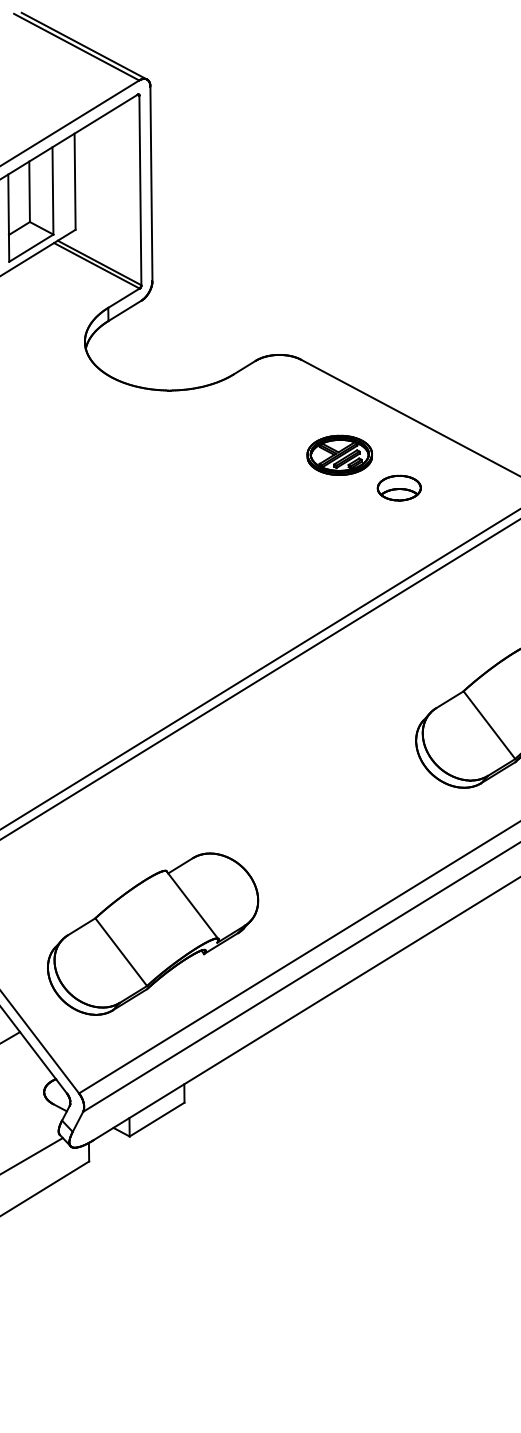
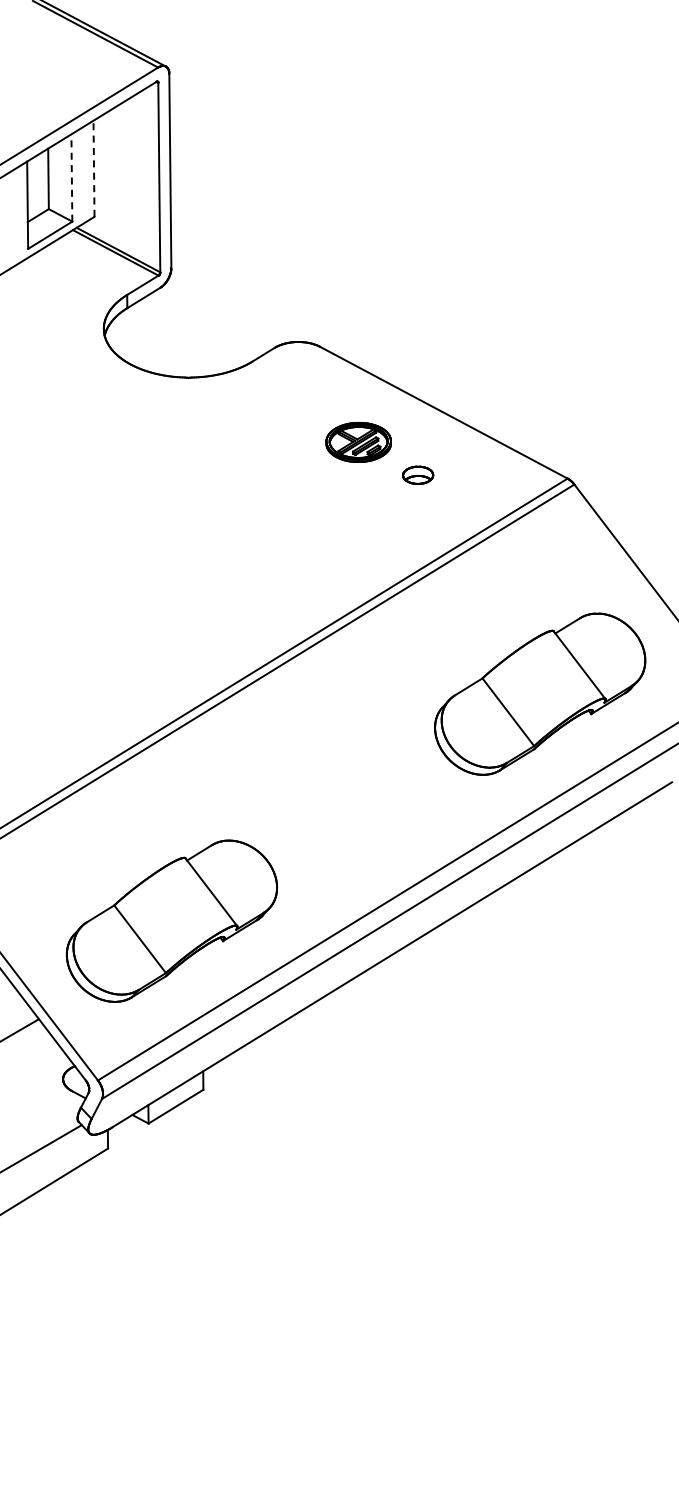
line: (75, 181) -> (94, 168), solid -> dashed
line: (52, 191) -> (71, 178), solid -> dashed
part: (398, 488) -> (417, 475), size x0.7

